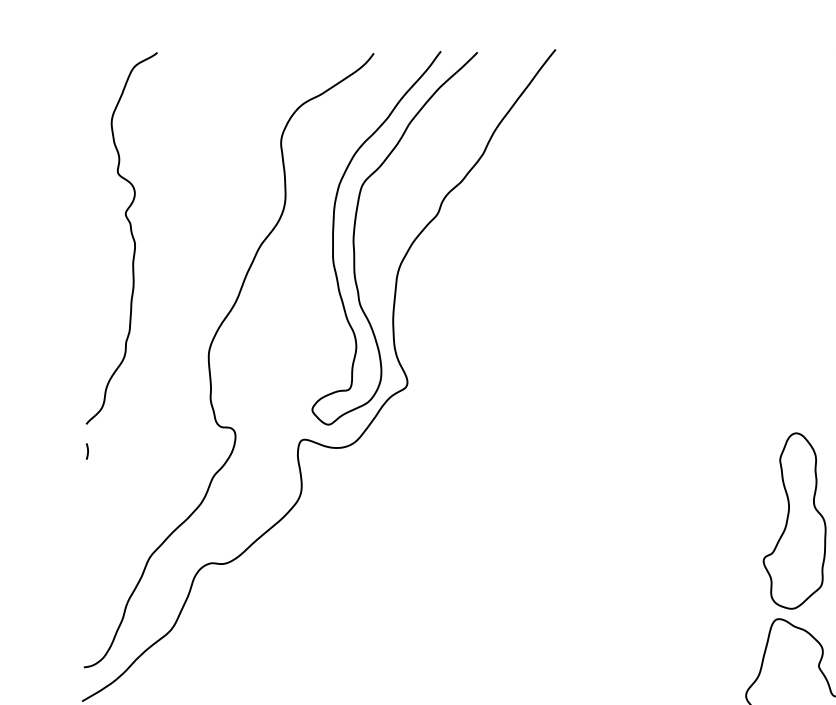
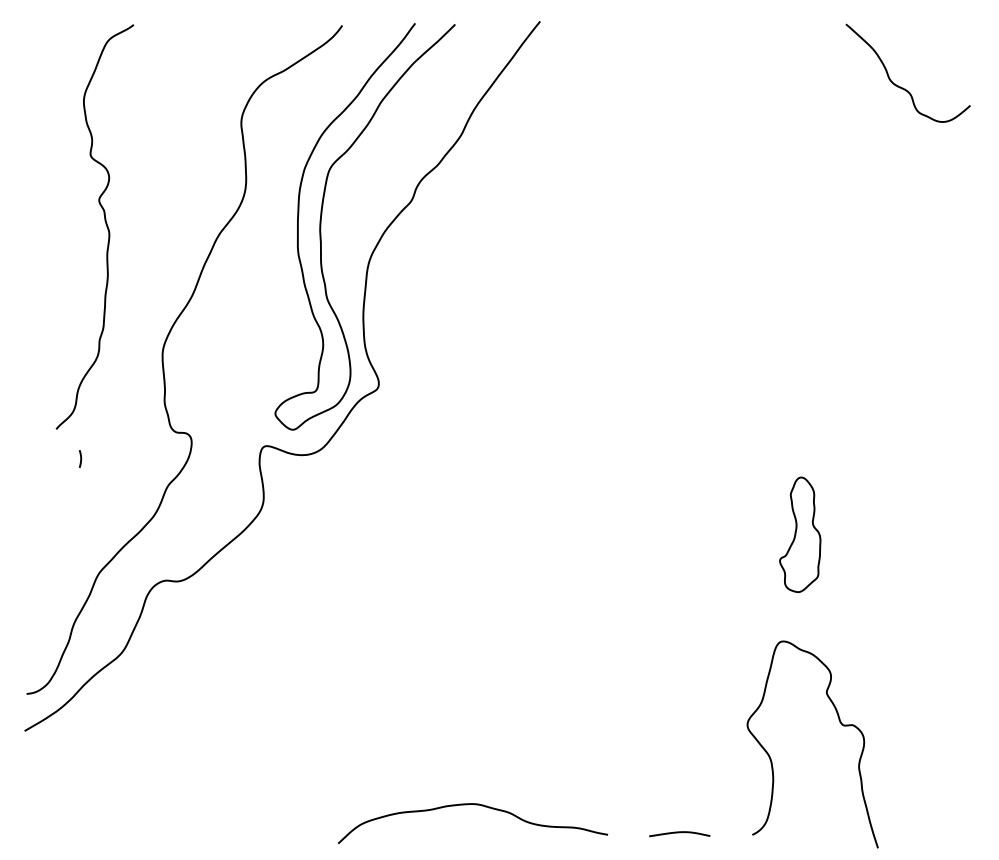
curve: (130, 233) -> (104, 221), moved
curve: (87, 451) -> (80, 458), moved
part: (793, 520) -> (799, 534), size x0.6

